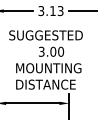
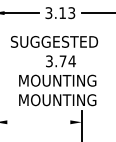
text: (57, 51) -> (68, 60), 3.00 -> 3.74
text: (49, 84) -> (58, 99), DISTANCE -> MOUNTING
line: (32, 103) -> (38, 122), removed

